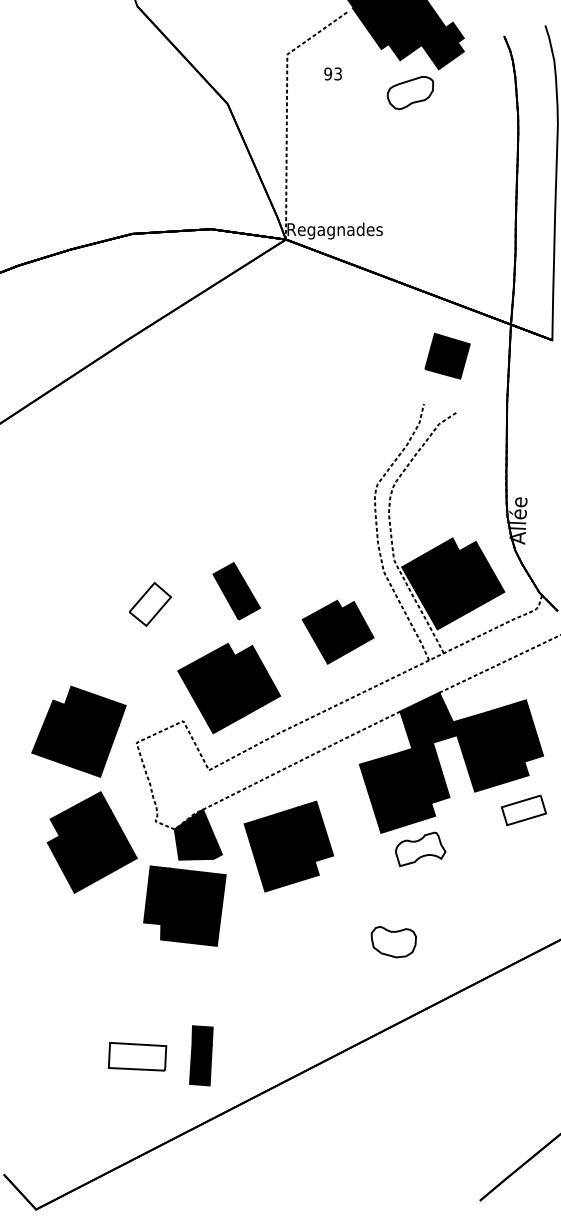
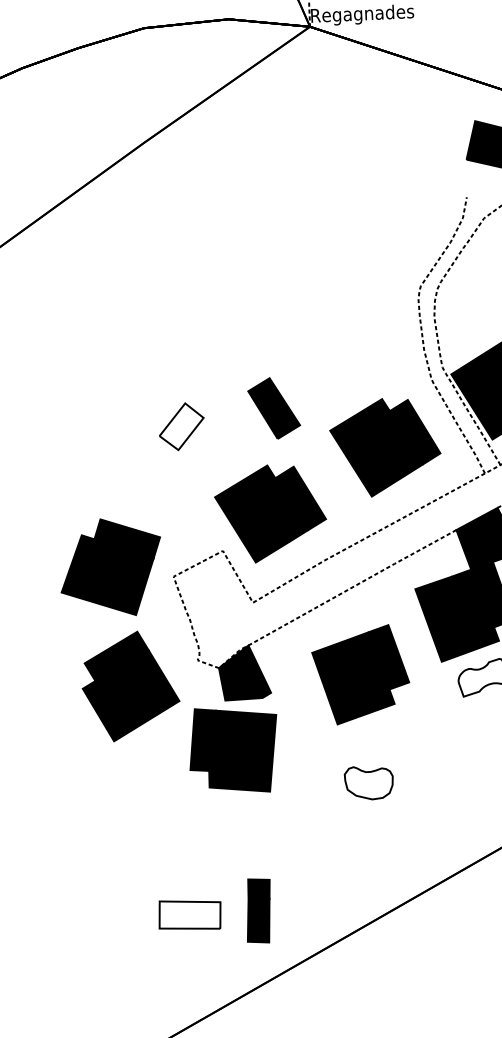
part: (337, 632) -> (384, 447), size x1.43
part: (288, 846) -> (360, 674), moved
part: (393, 941) -> (368, 782), moved

